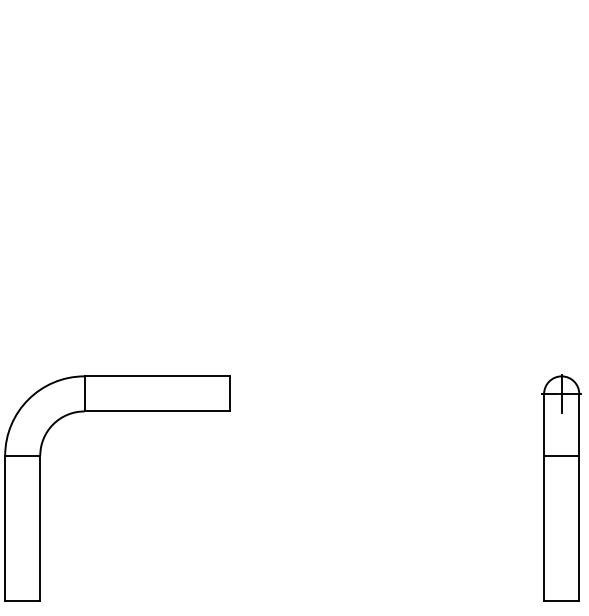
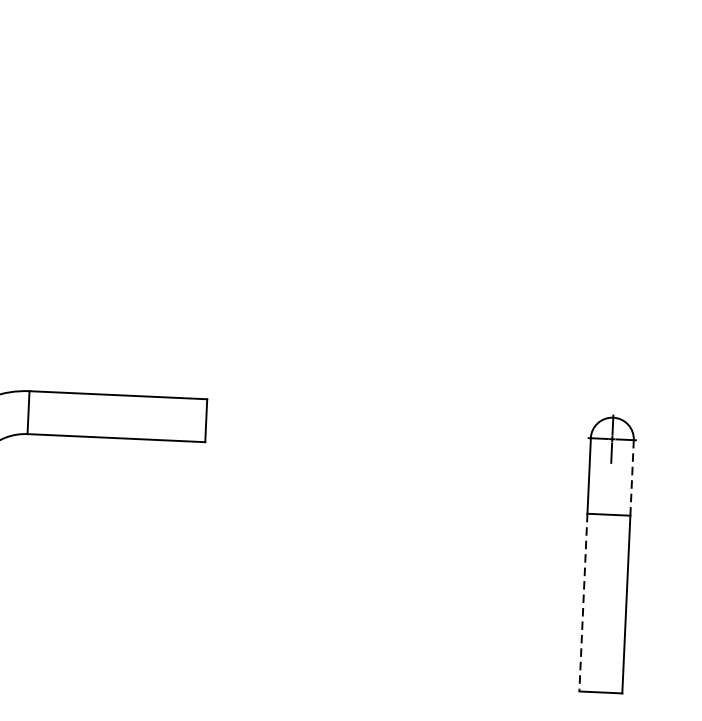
line: (579, 424) -> (632, 477), solid -> dashed
line: (544, 528) -> (583, 602), solid -> dashed

